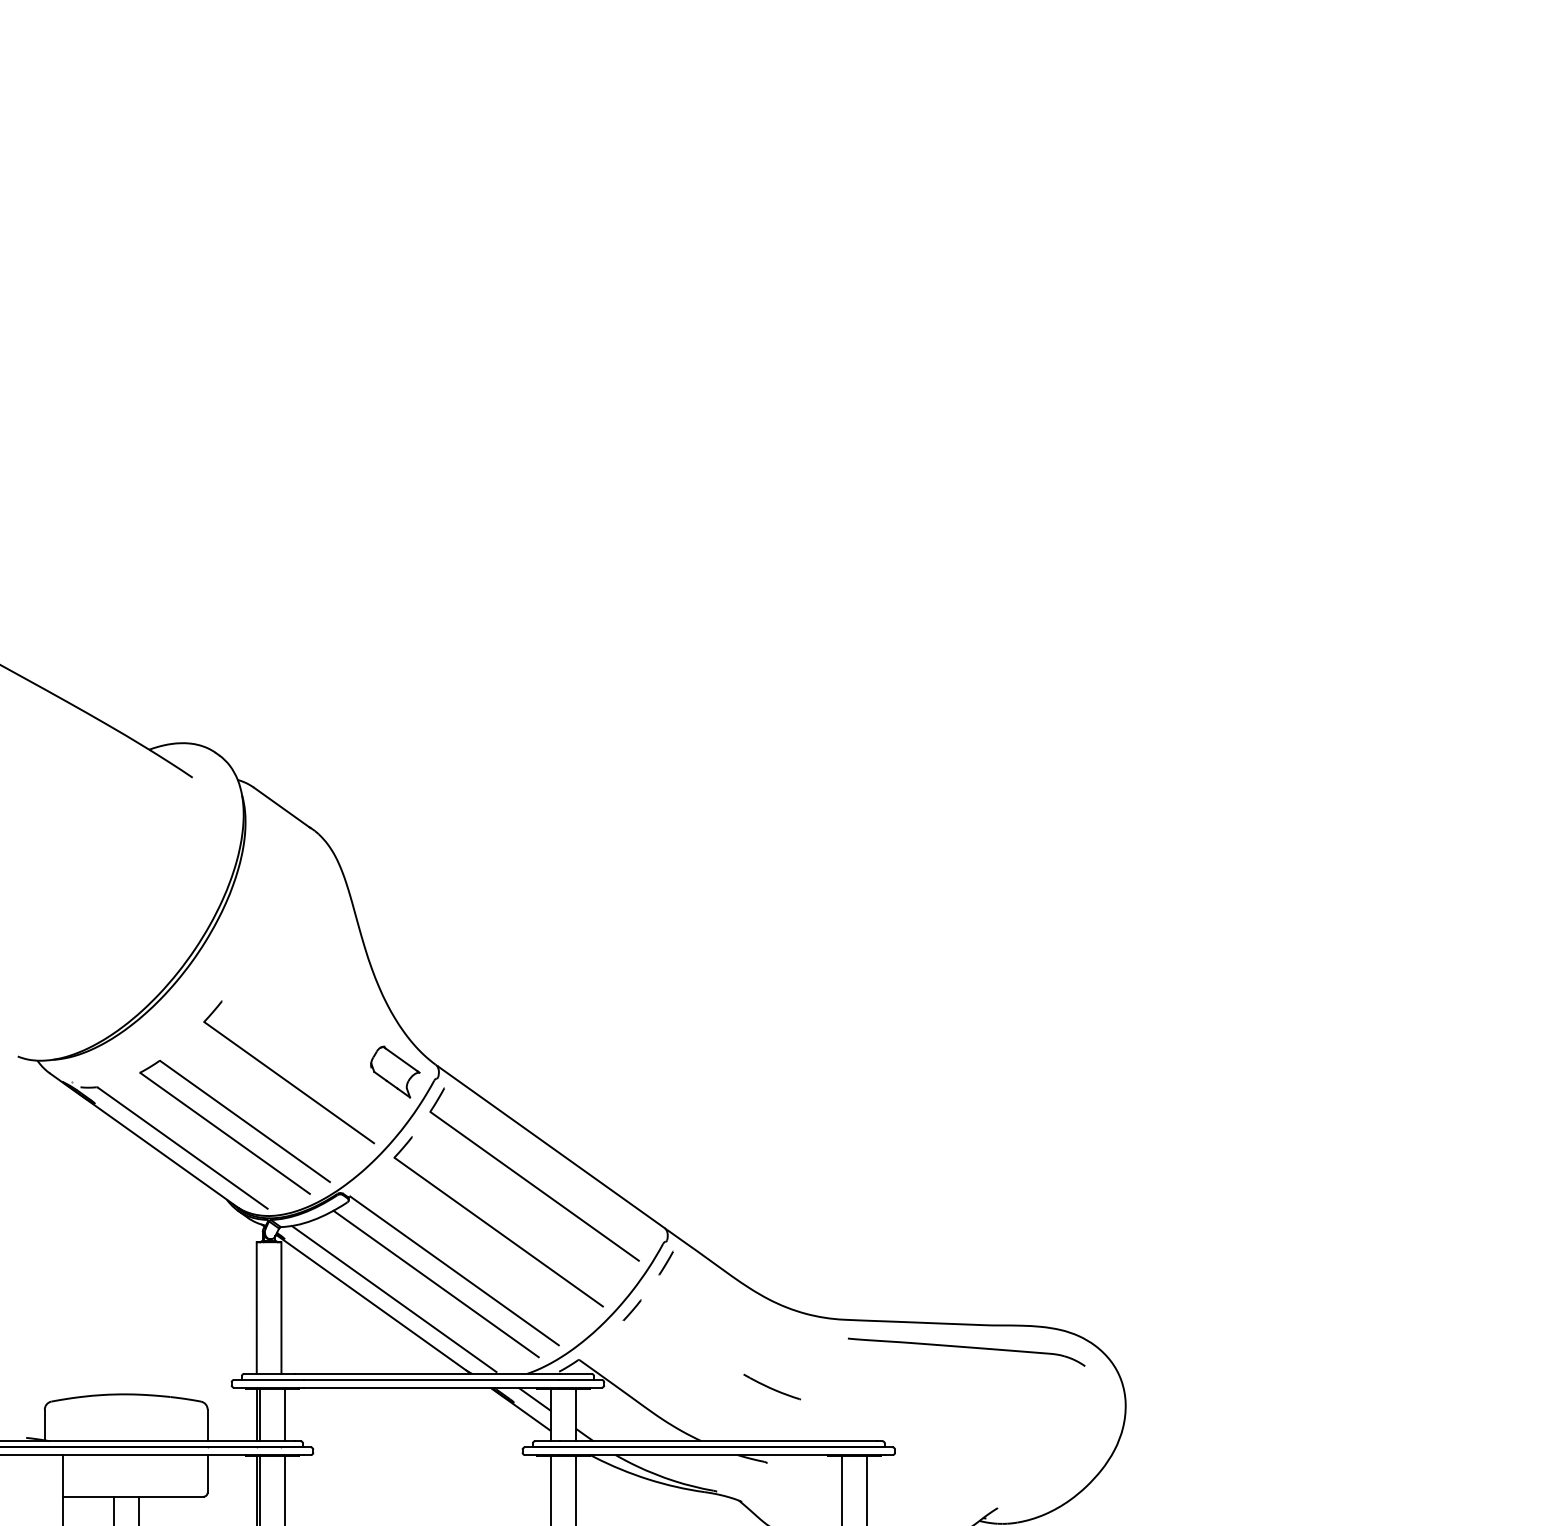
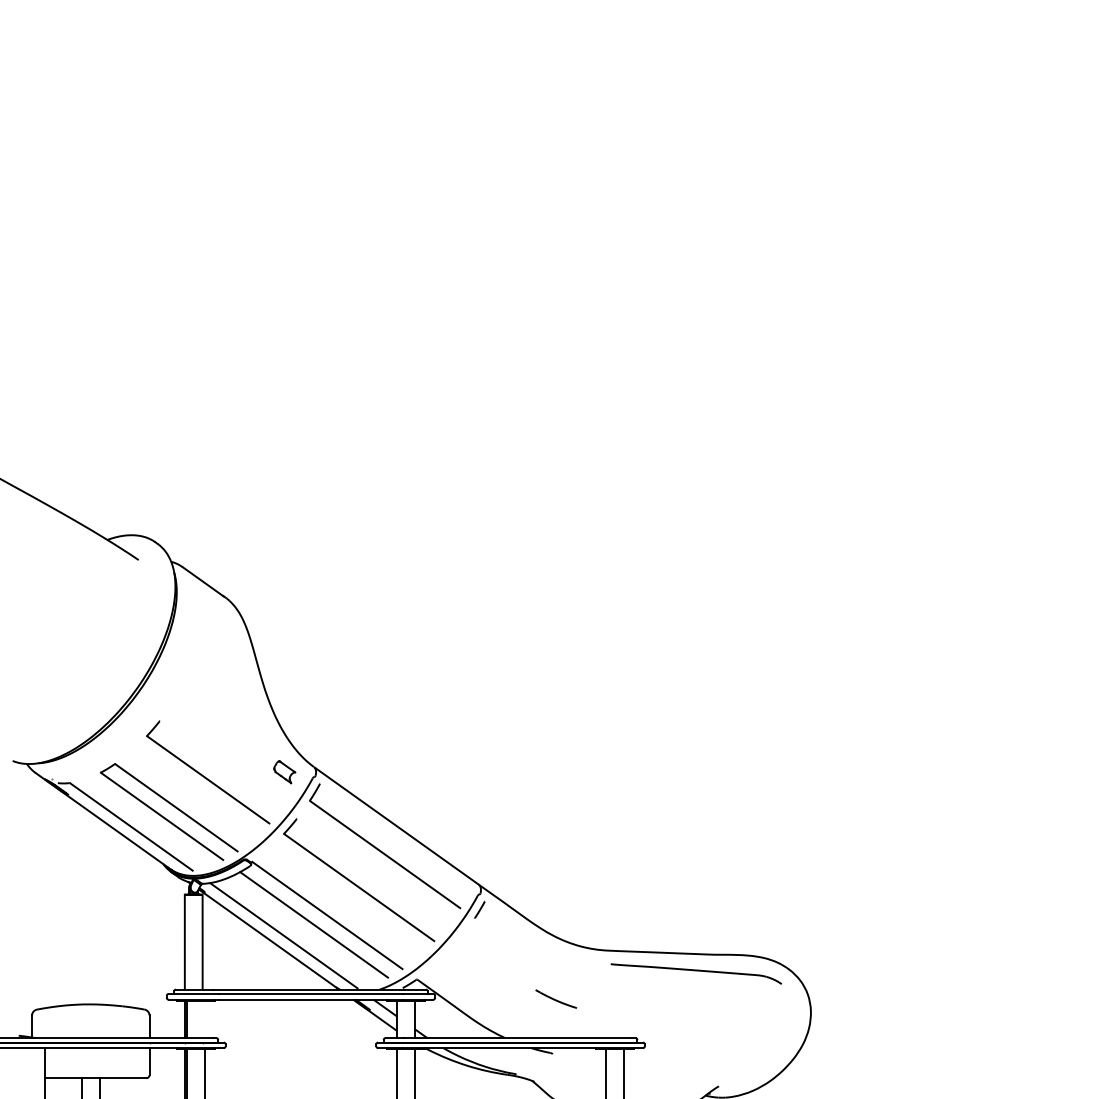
part: (395, 1071) -> (284, 771), size x0.6
line: (631, 1310) -> (454, 943), removed
line: (284, 1415) -> (204, 1019), removed

